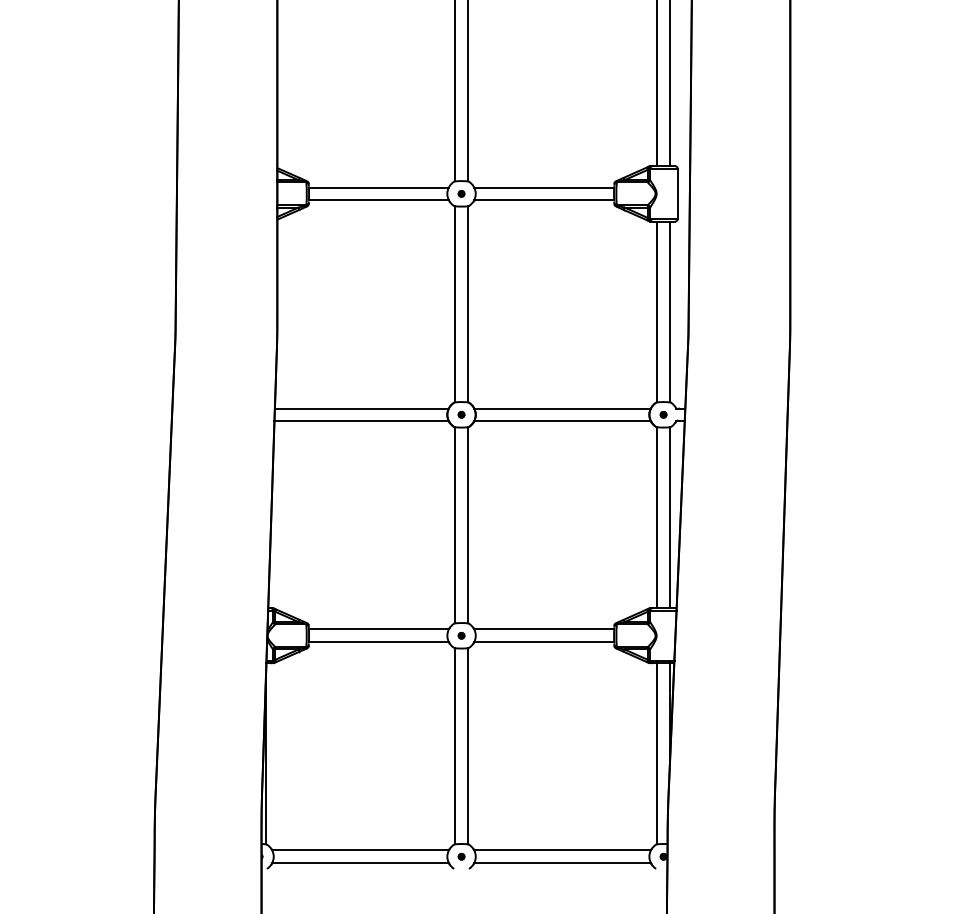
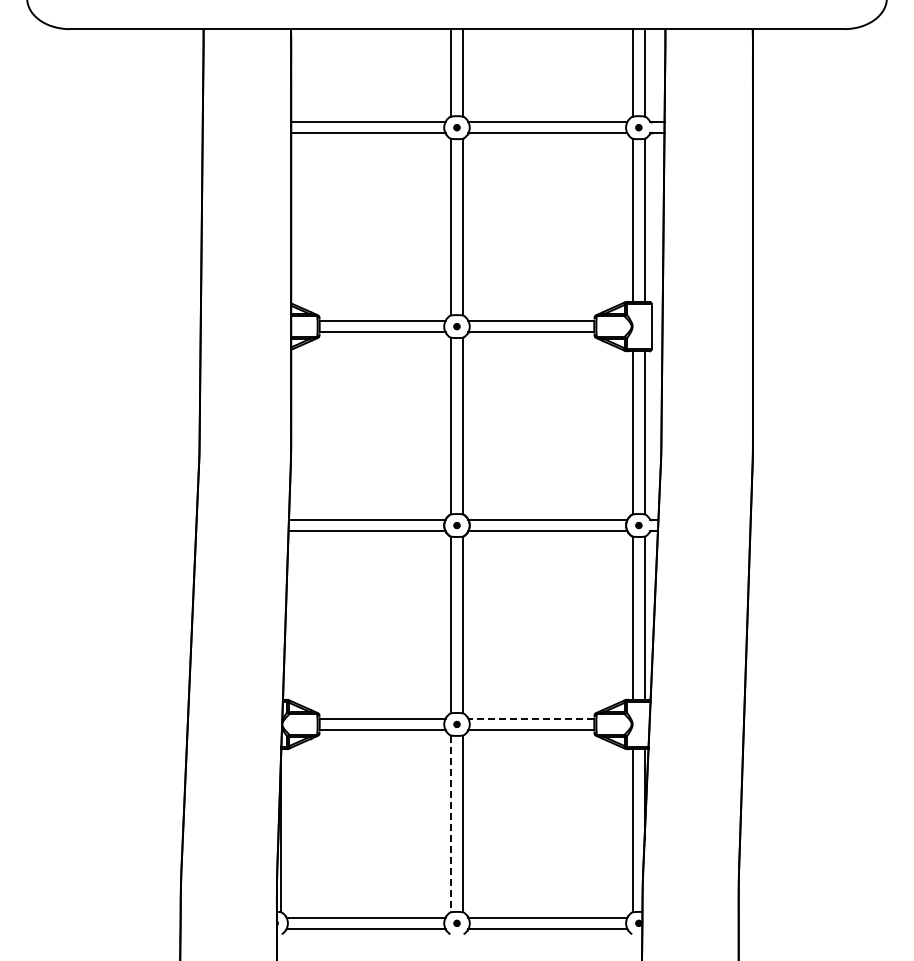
line: (544, 629) -> (531, 718), solid -> dashed
line: (455, 746) -> (451, 824), solid -> dashed

